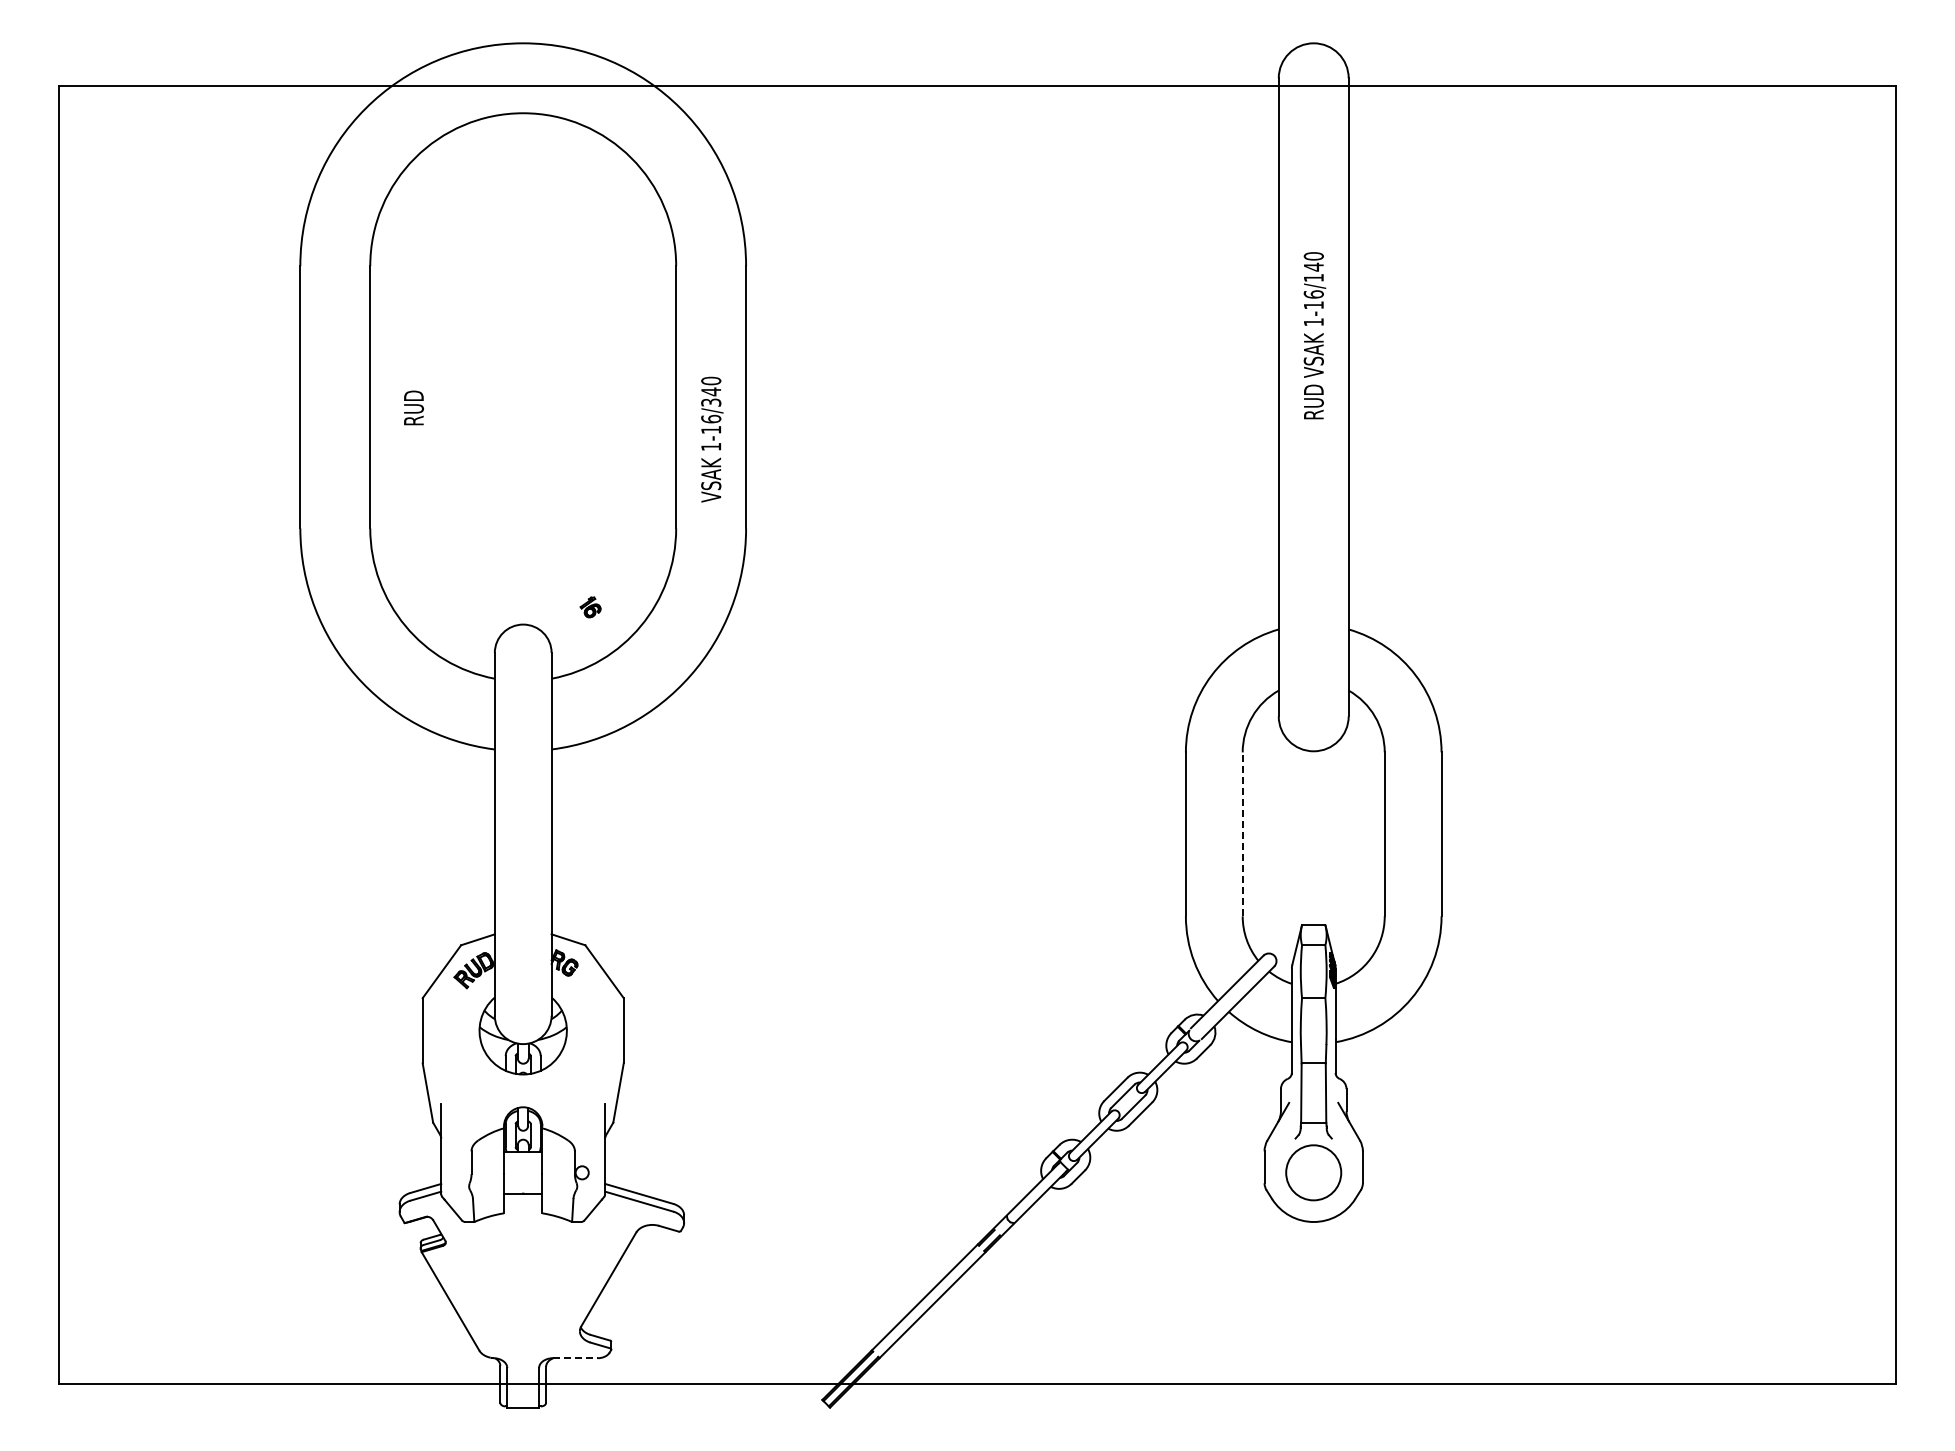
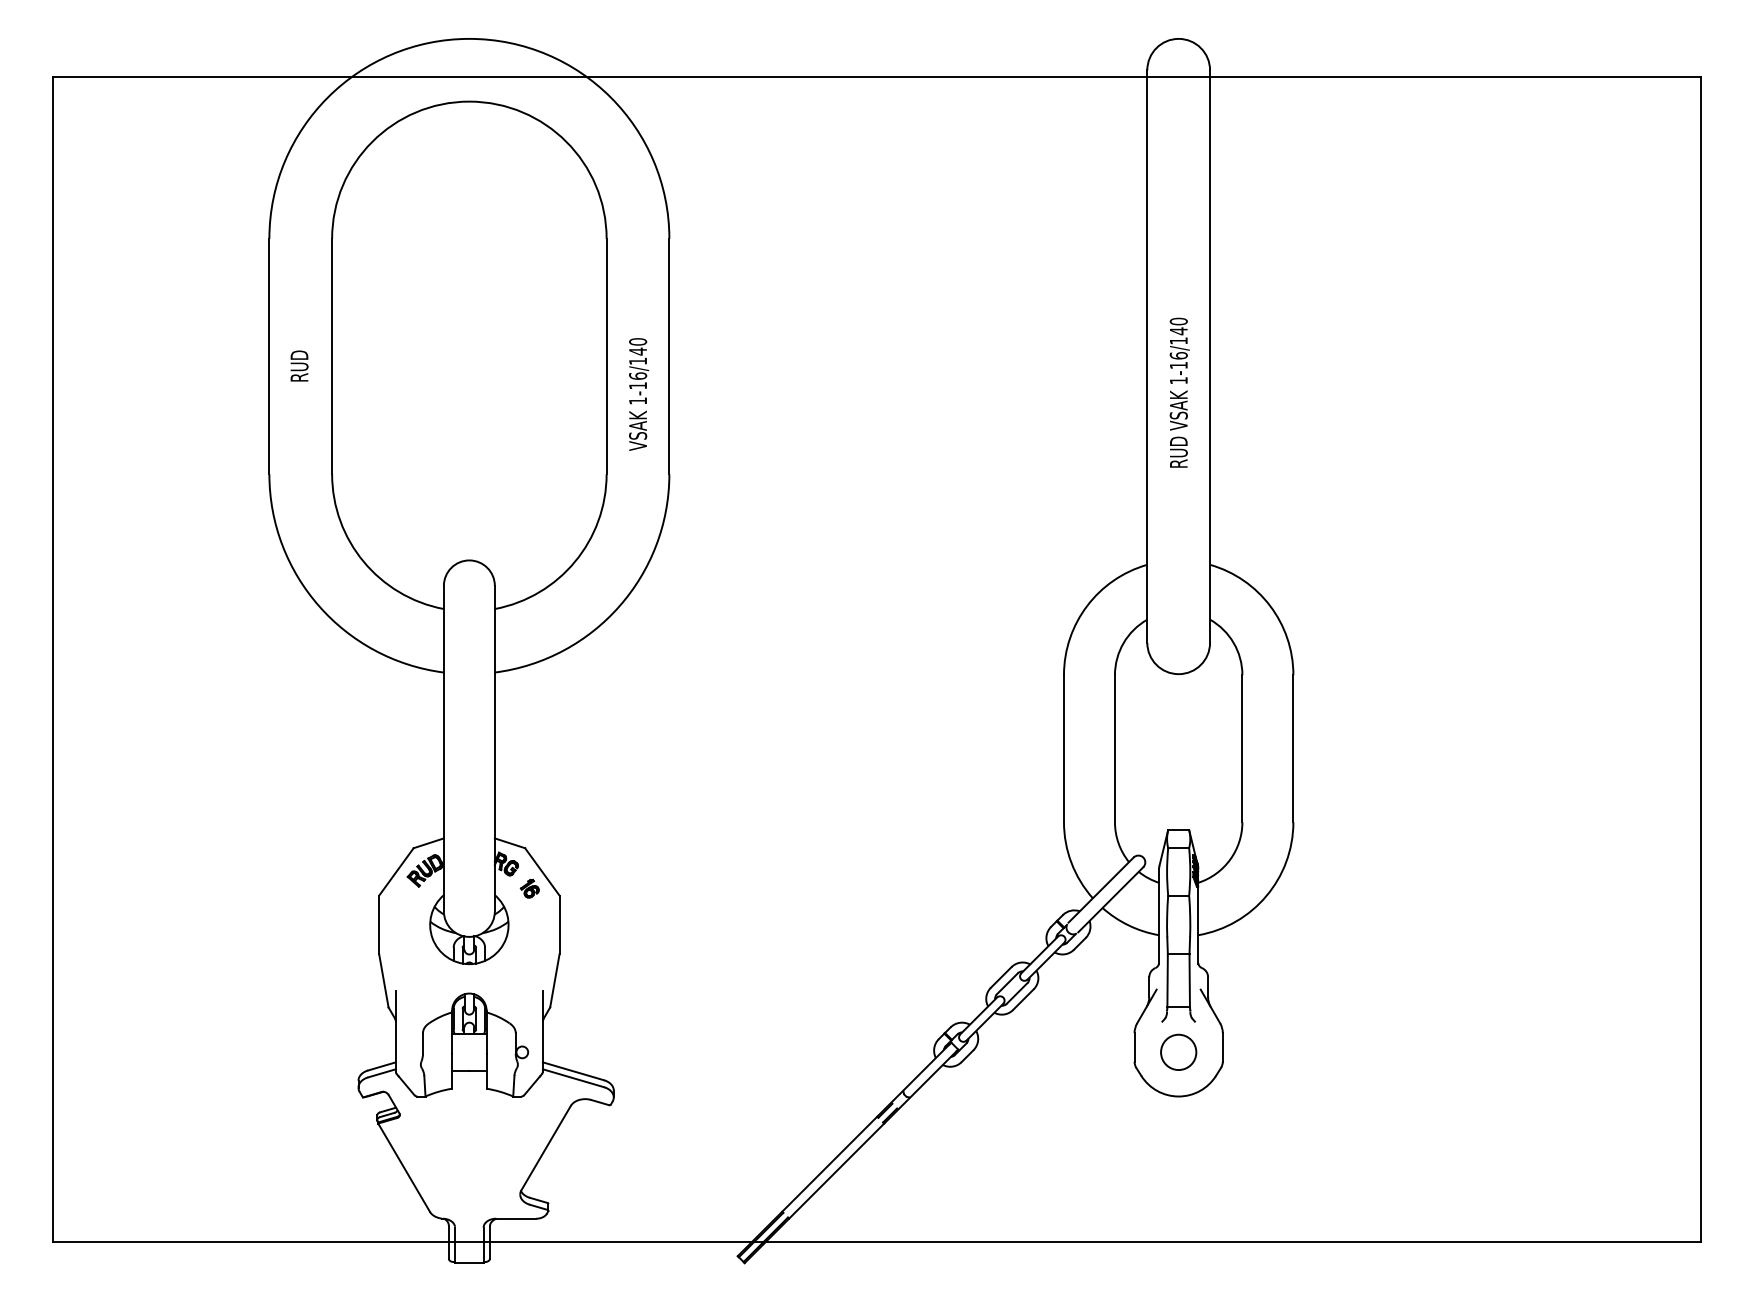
text: (1314, 335) -> (1179, 392), moved
text: (711, 402) -> (638, 361), 1-16/340 -> 1-16/140
text: (413, 407) -> (299, 365), moved
part: (590, 607) -> (529, 888), moved
line: (1242, 834) -> (1114, 748), dashed -> solid
circle: (1313, 1172) -> (1178, 1052), size x0.71
line: (575, 1358) -> (516, 1218), dashed -> solid

